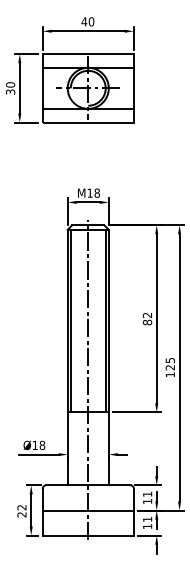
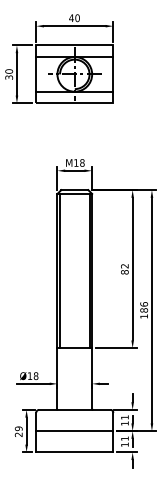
text: (169, 363) -> (143, 306), 125 -> 186
line: (88, 379) -> (75, 320), removed
text: (21, 507) -> (18, 428), 22 -> 29

